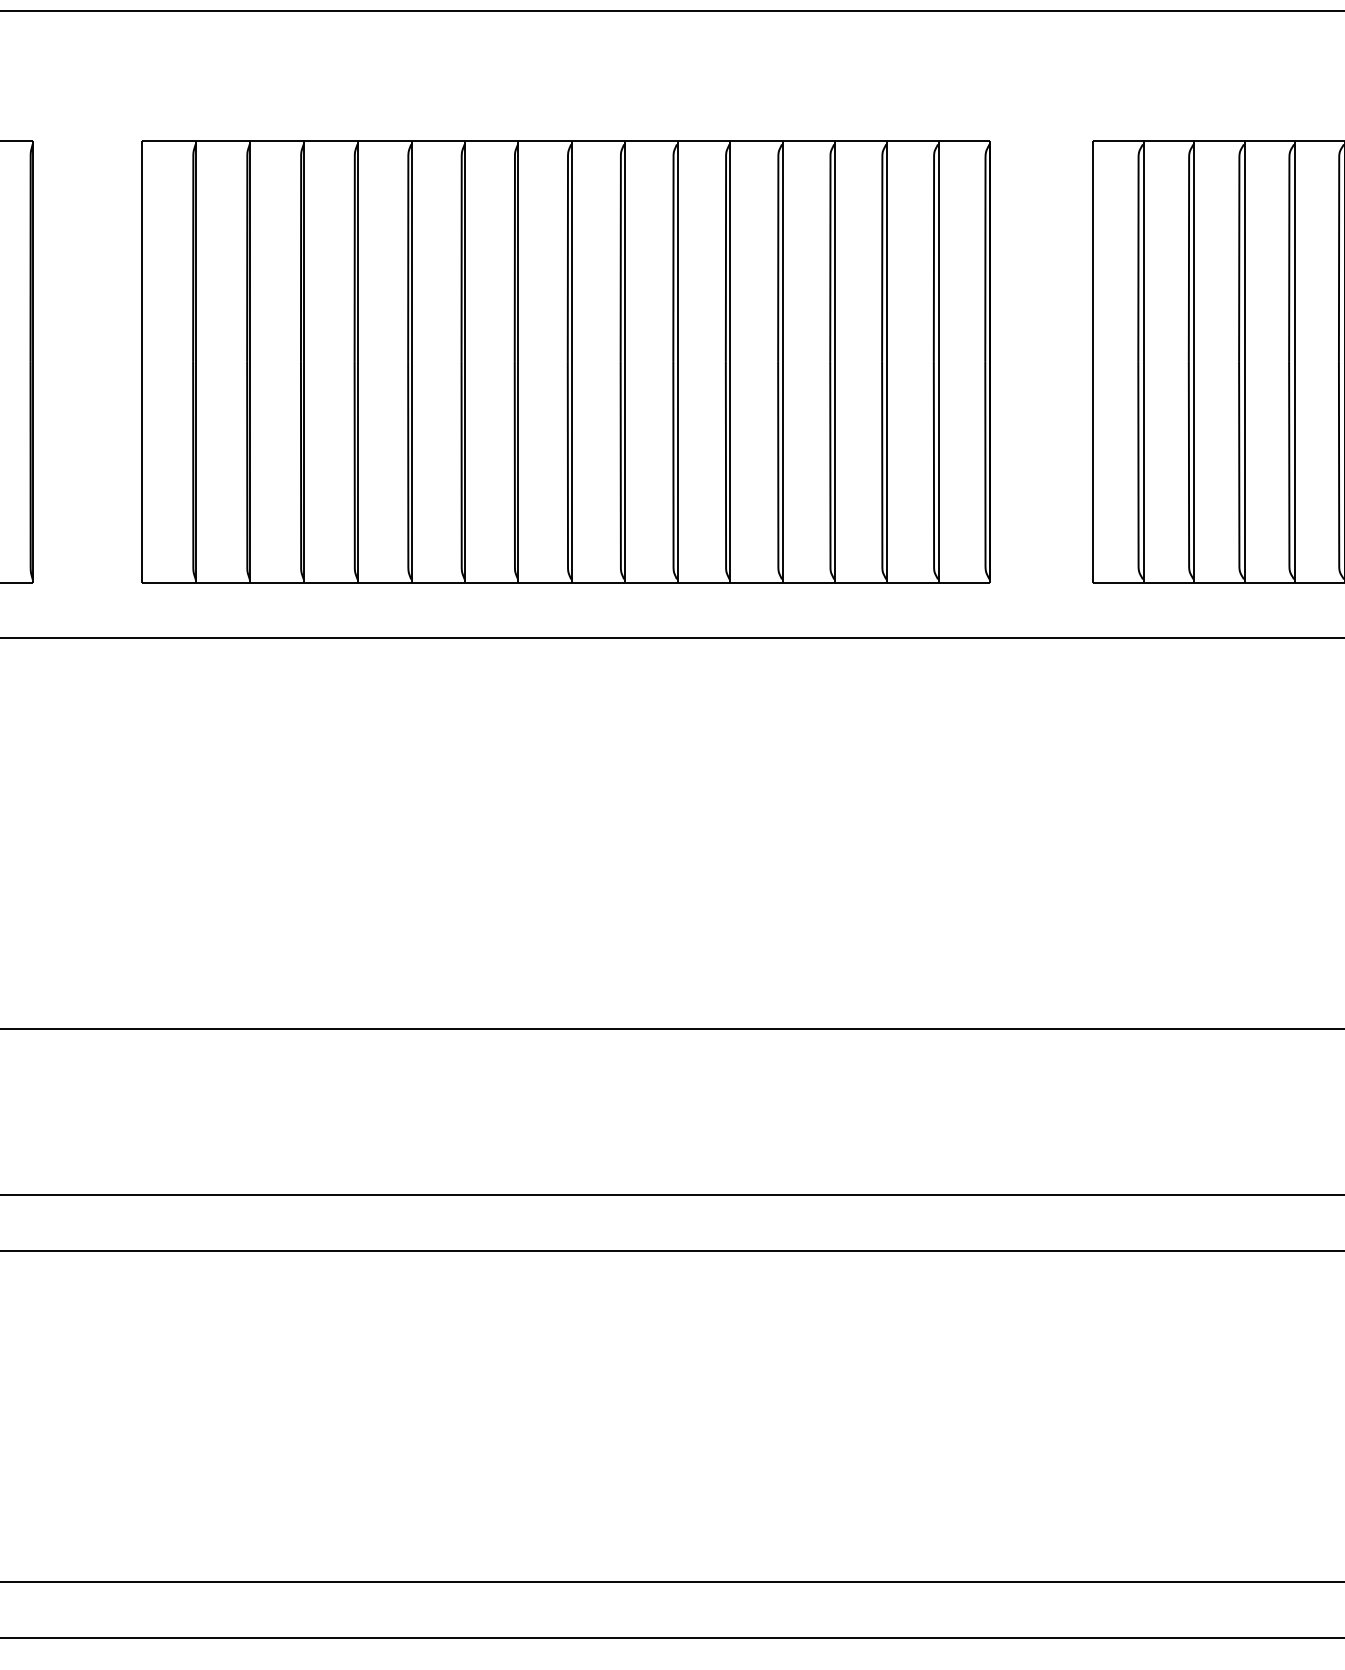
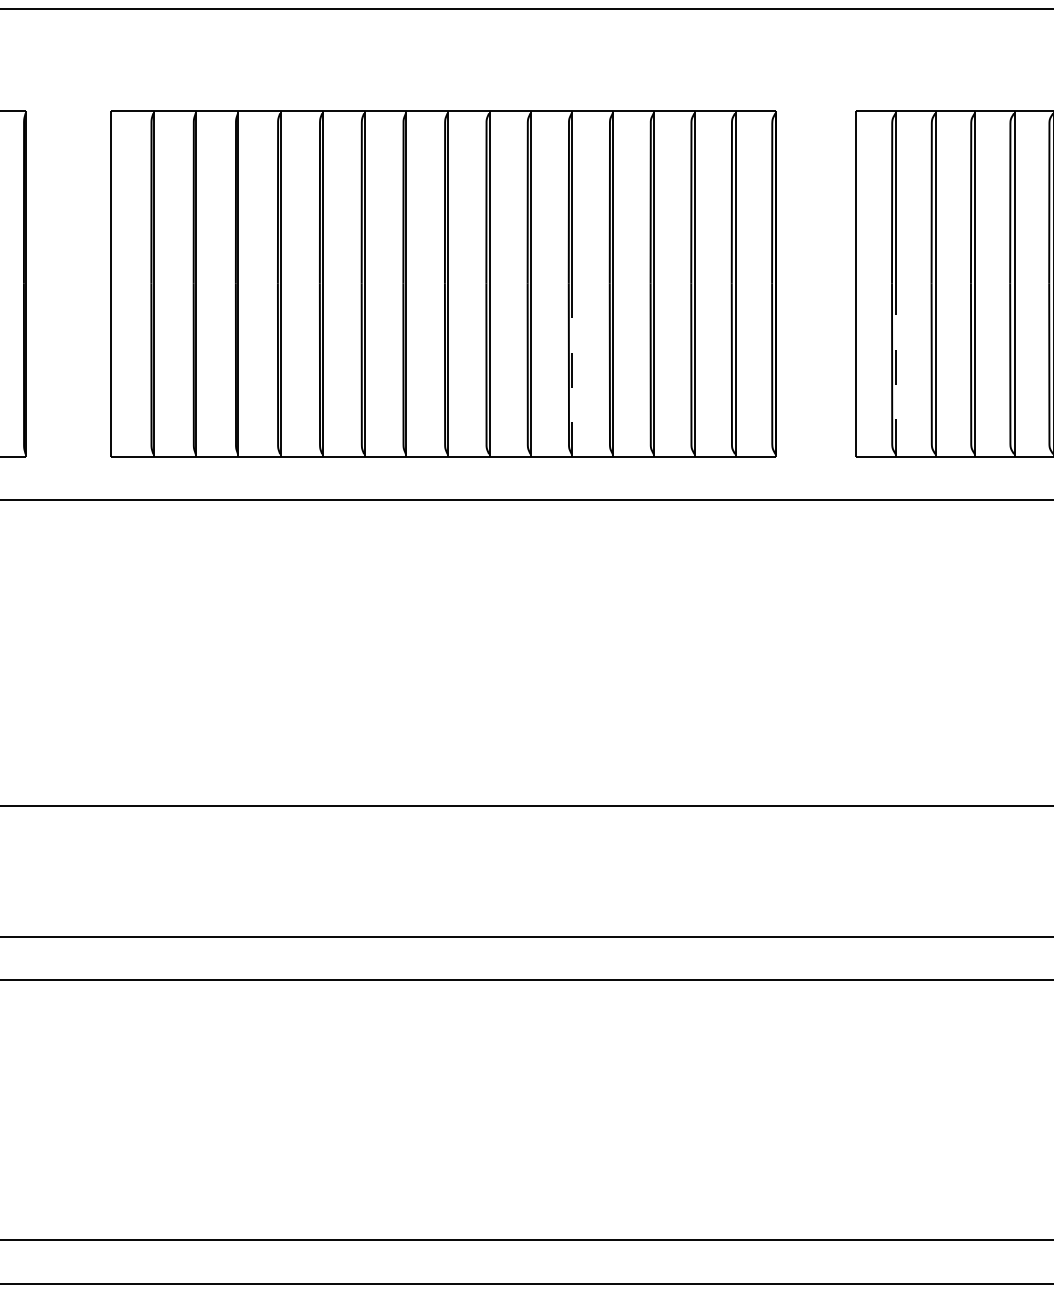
line: (730, 470) -> (572, 368), solid -> dashed
line: (1143, 470) -> (896, 368), solid -> dashed

